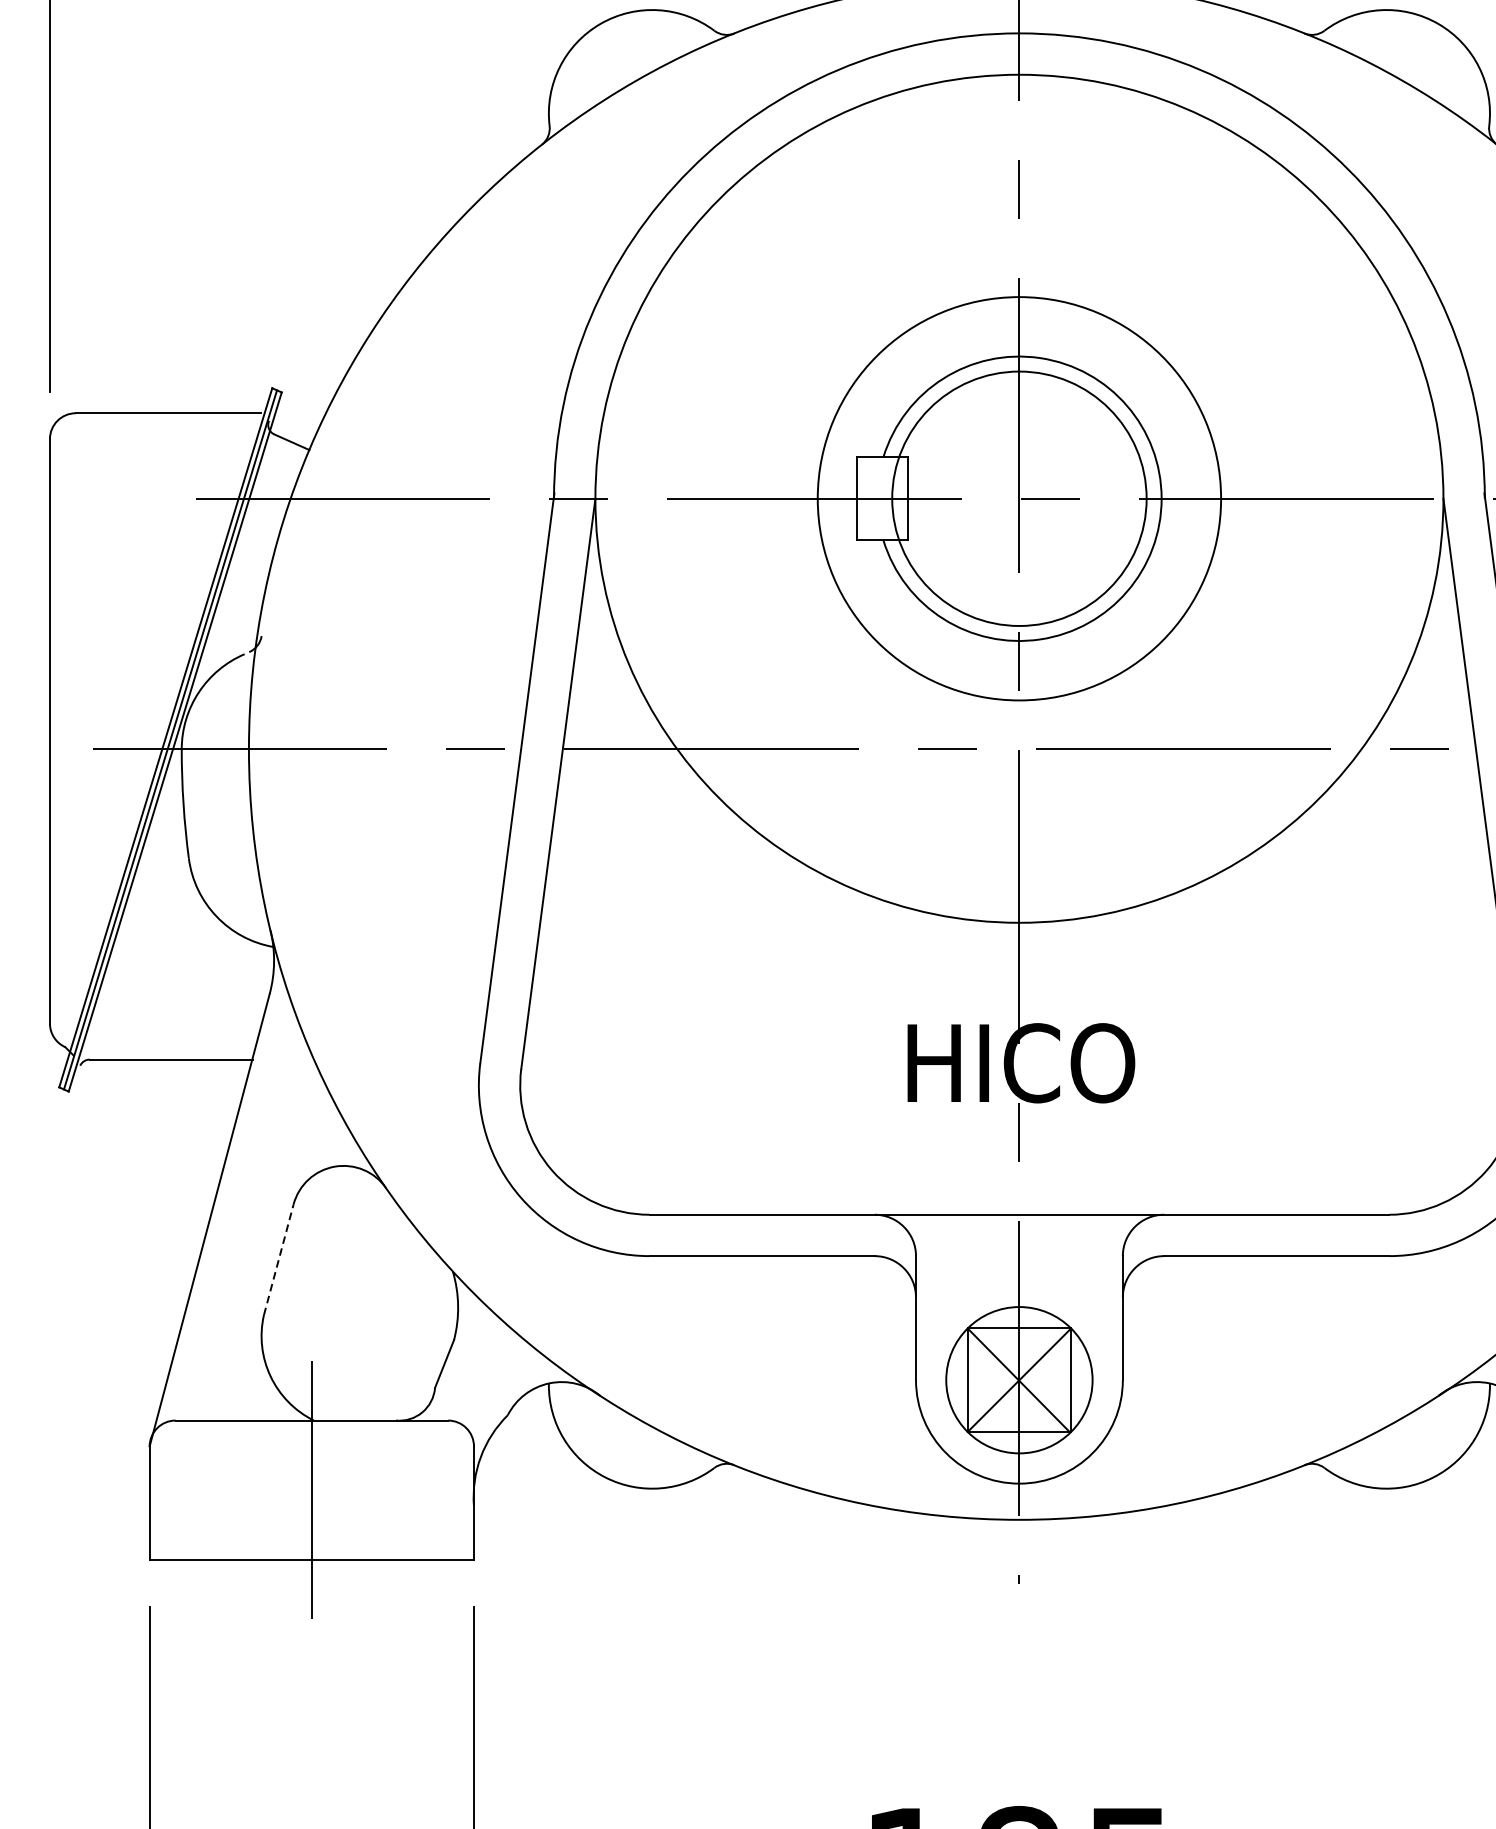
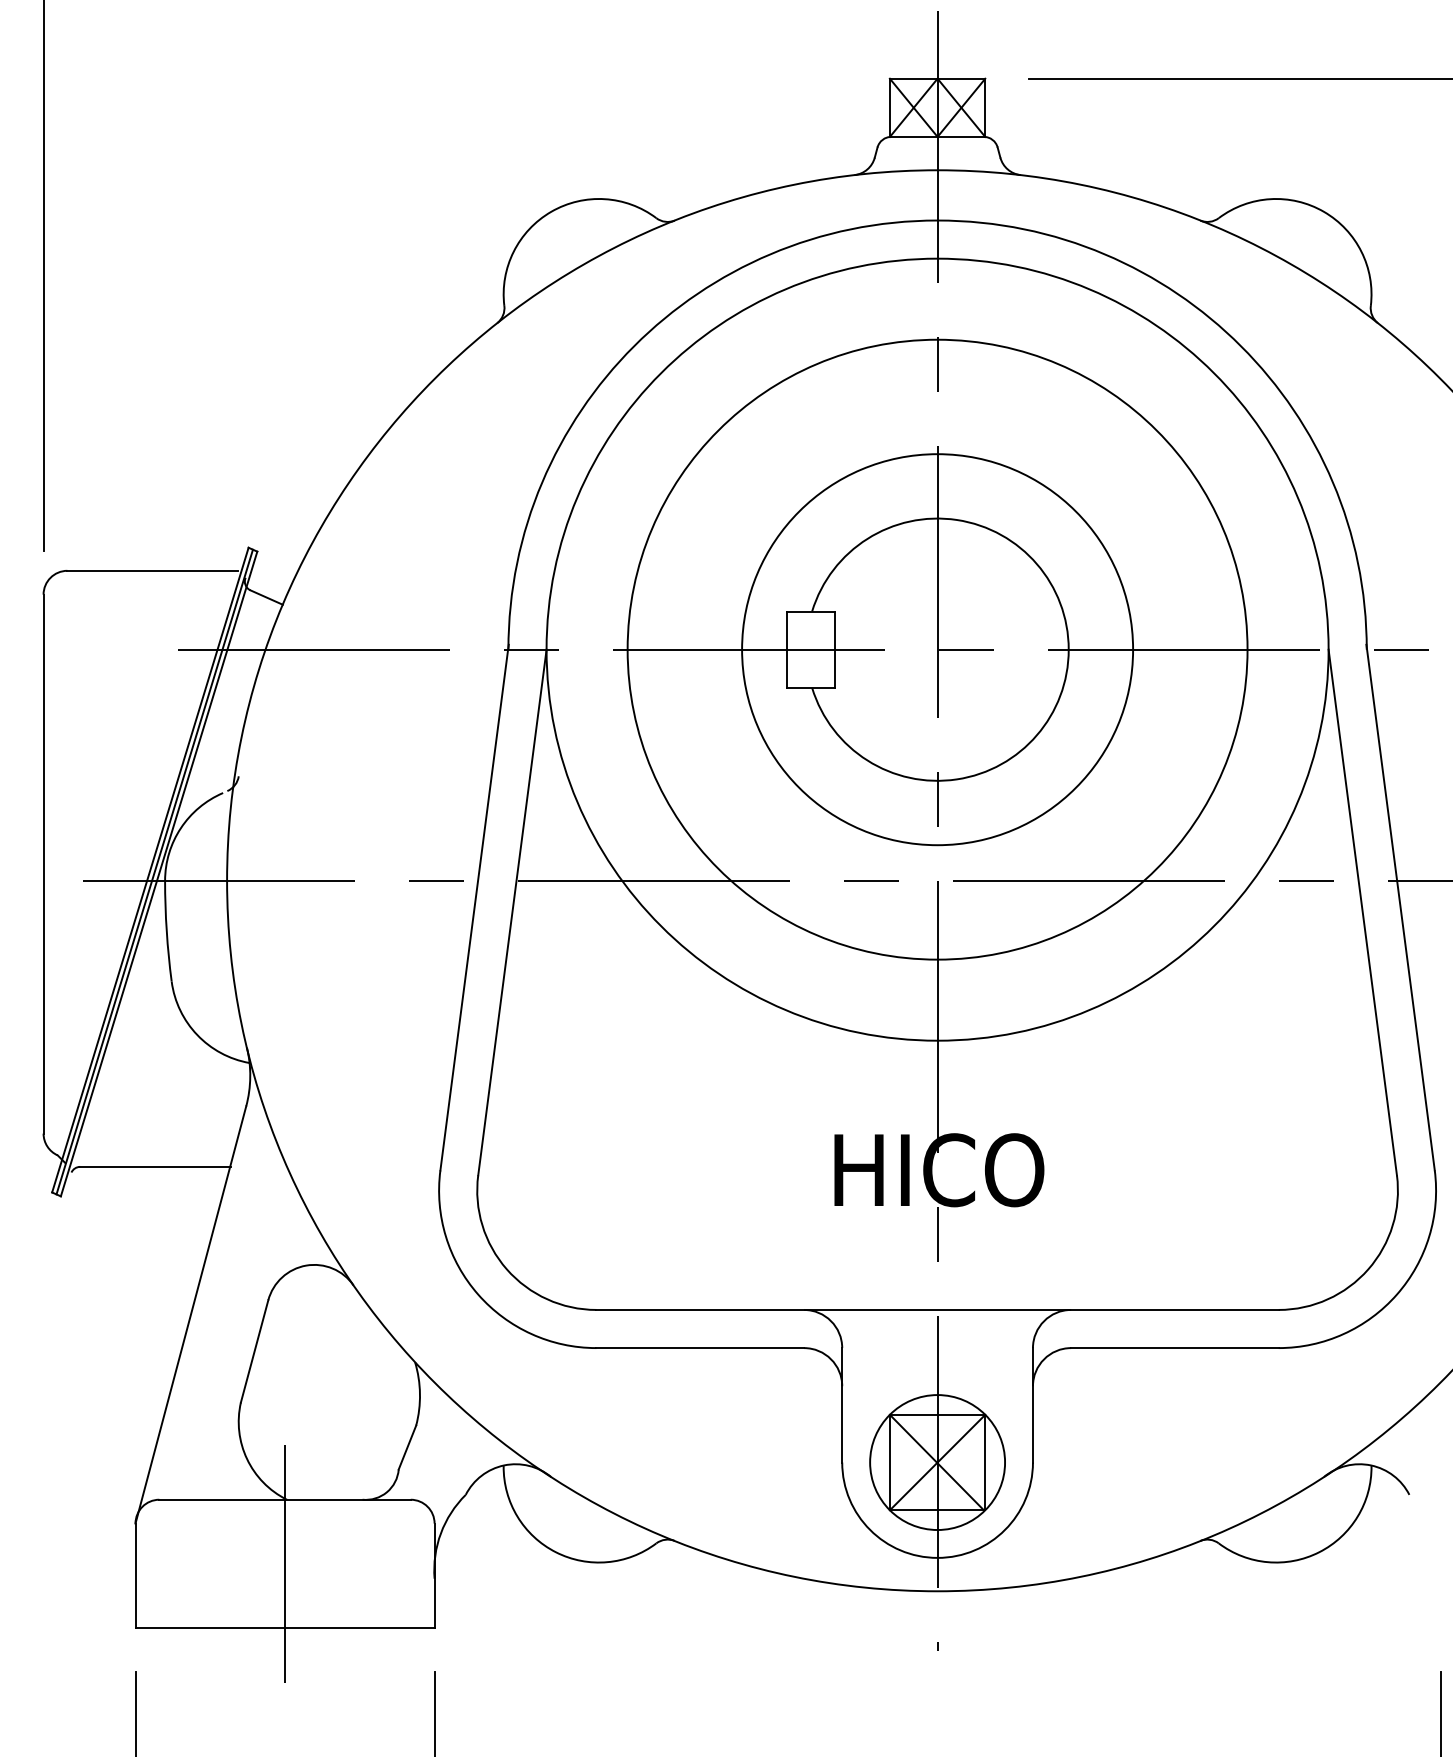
circle: (1019, 498) -> (937, 649), size x1.67
circle: (1019, 498) -> (937, 649), size x1.67
line: (278, 1259) -> (254, 1351), dashed -> solid

